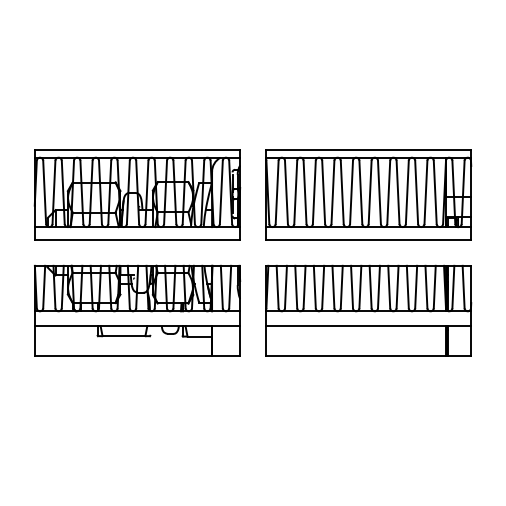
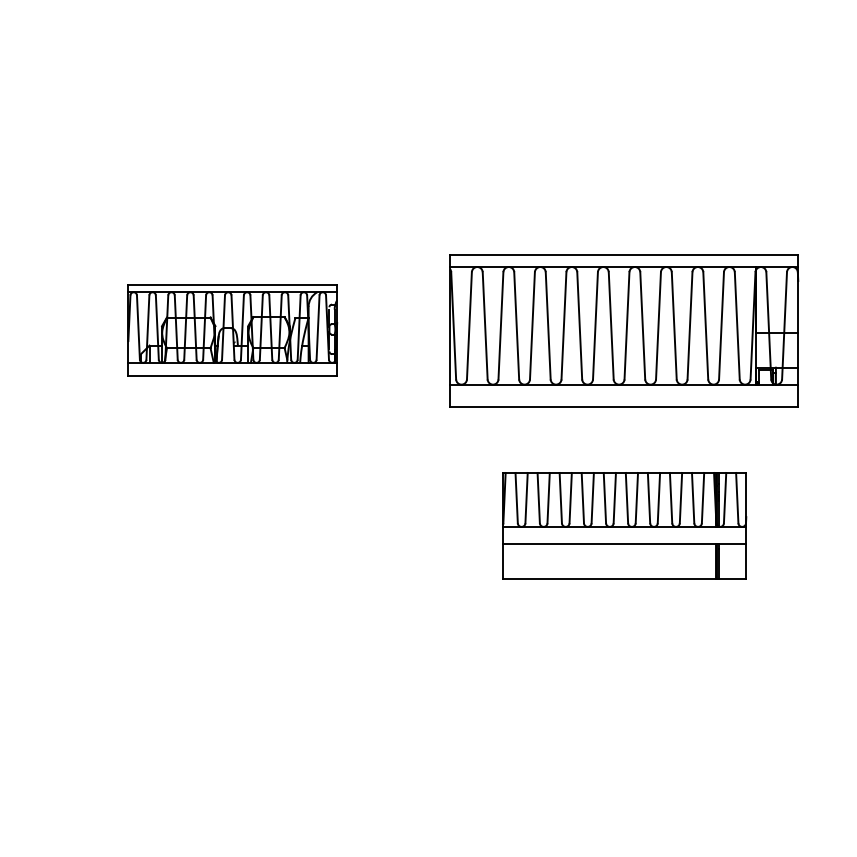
part: (137, 194) -> (232, 329), size x0.6
part: (137, 310) -> (232, 525), removed
part: (368, 310) -> (624, 525), size x0.7

